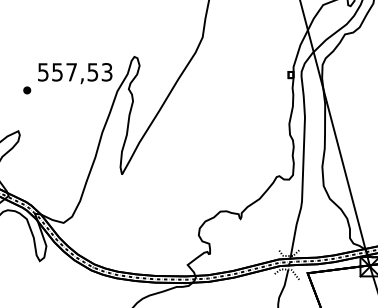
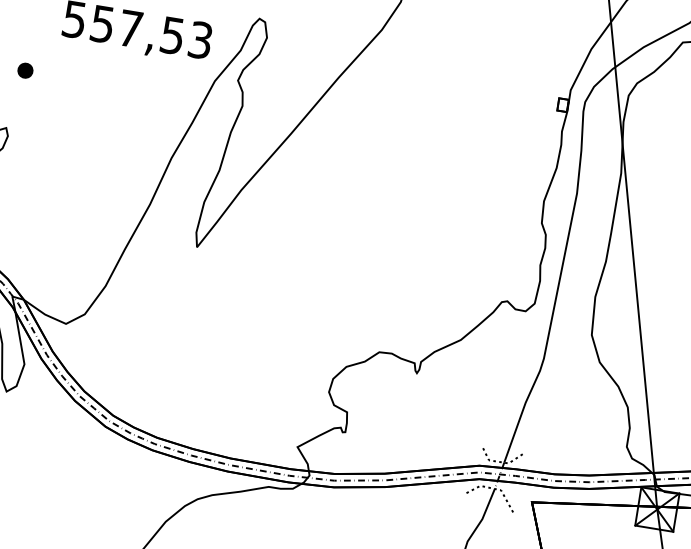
part: (27, 90) -> (25, 70), moved

